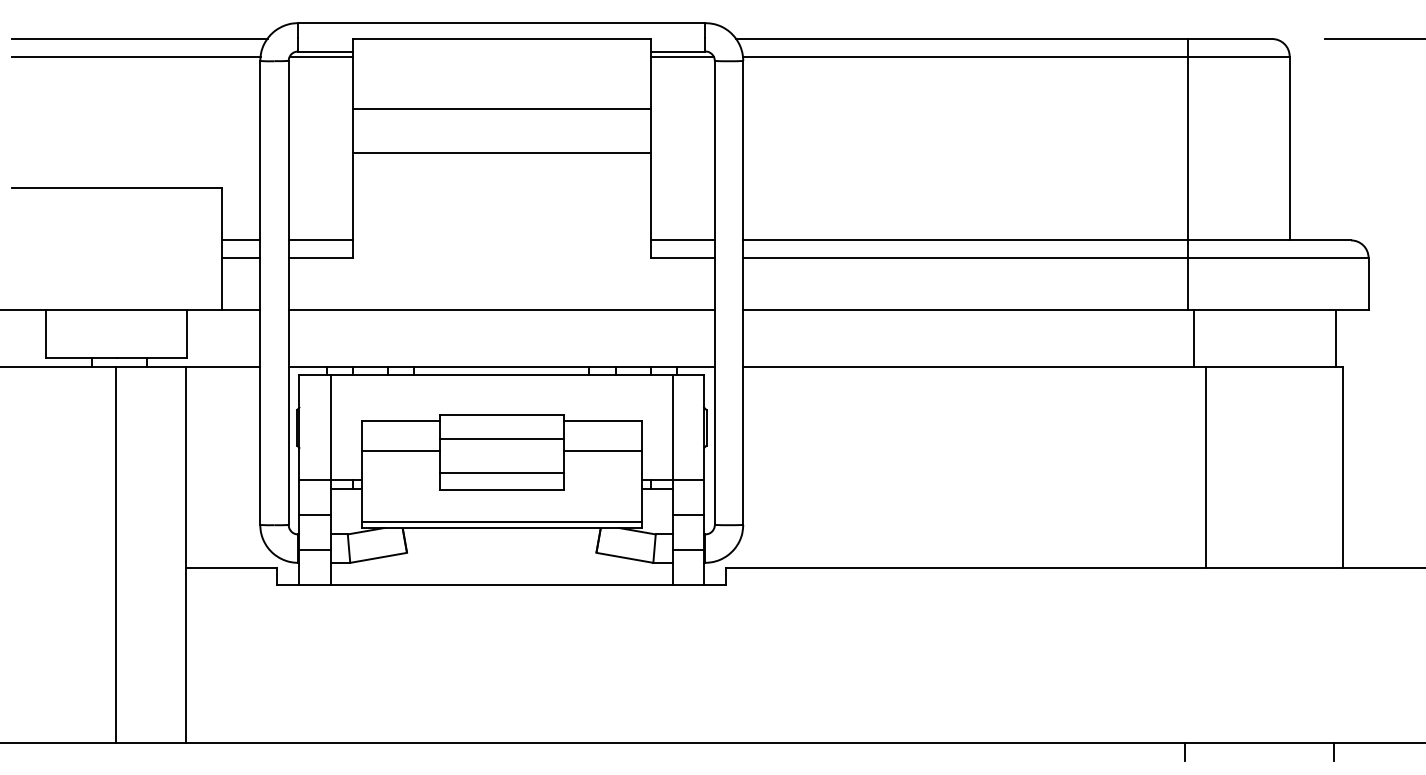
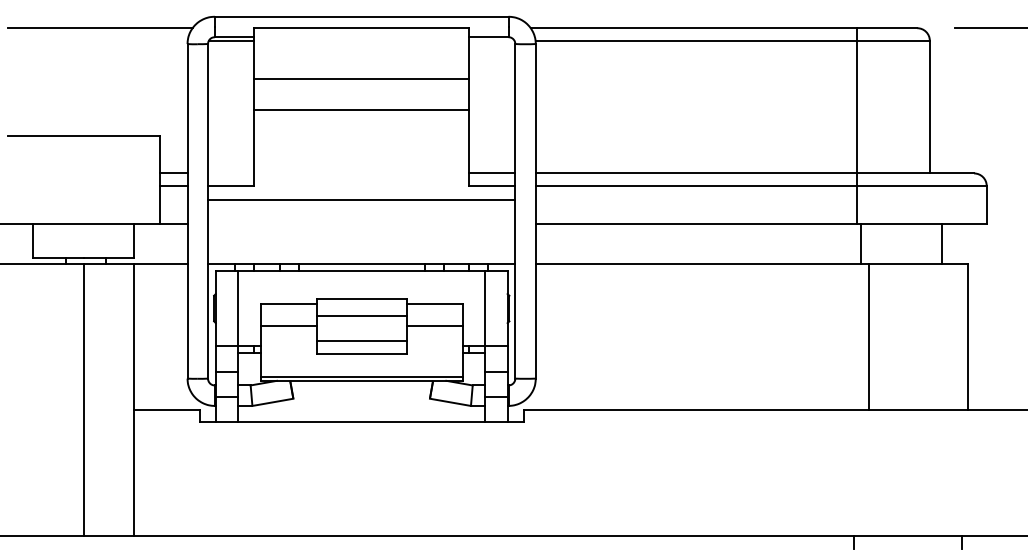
line: (135, 56) -> (97, 40), removed
line: (681, 56) -> (491, 40), removed
line: (320, 240) -> (230, 173), removed
line: (501, 310) -> (361, 200), moved
line: (1335, 338) -> (941, 244), moved

